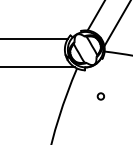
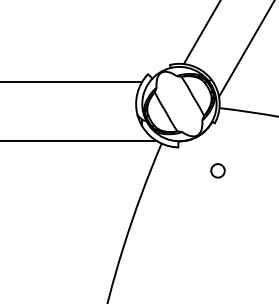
circle: (100, 96) -> (217, 170), moved

